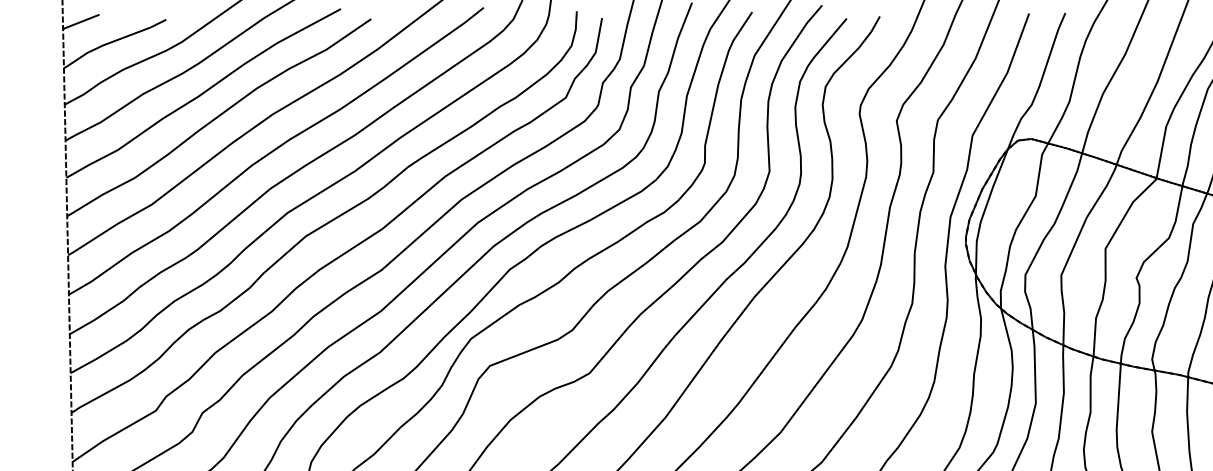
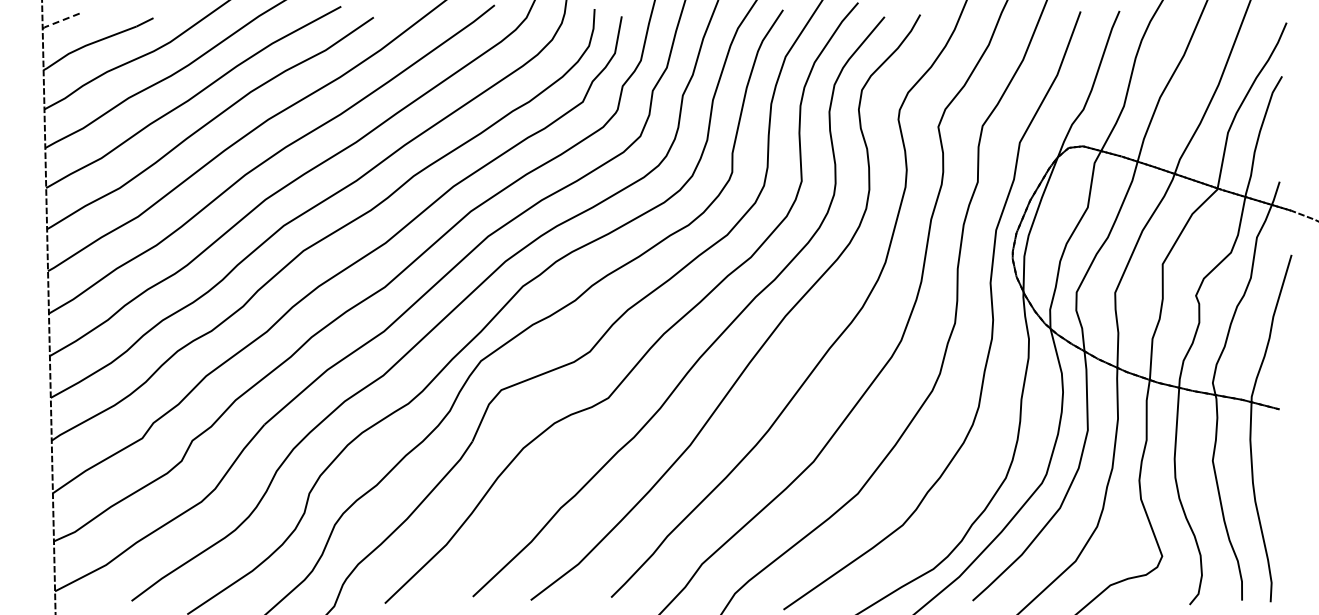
line: (80, 21) -> (61, 20), solid -> dashed

